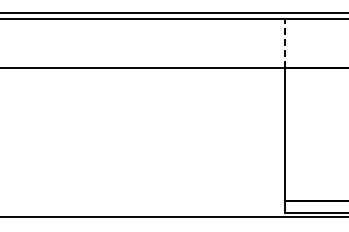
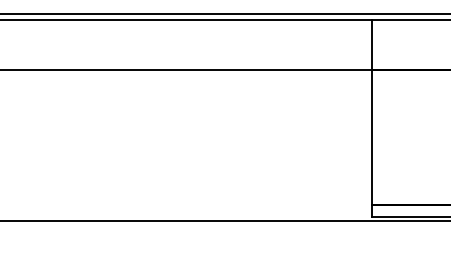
line: (285, 42) -> (372, 44), dashed -> solid

